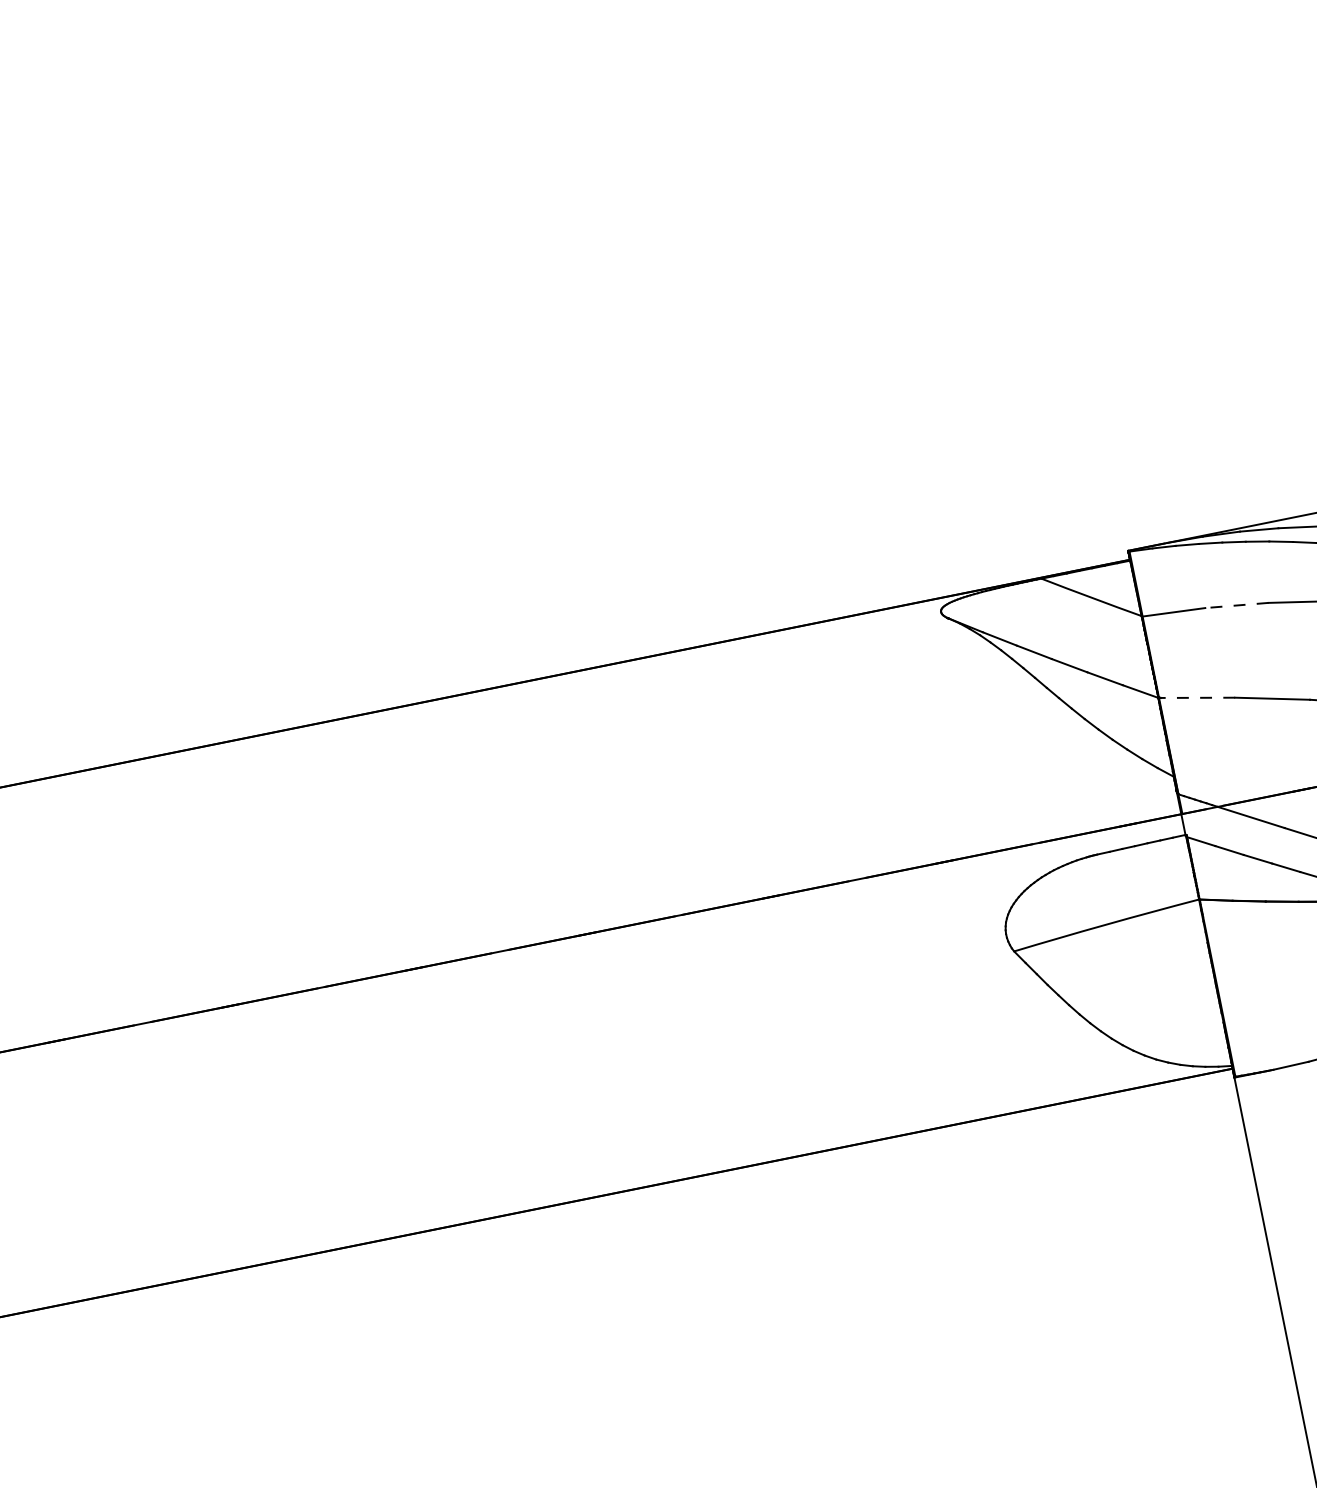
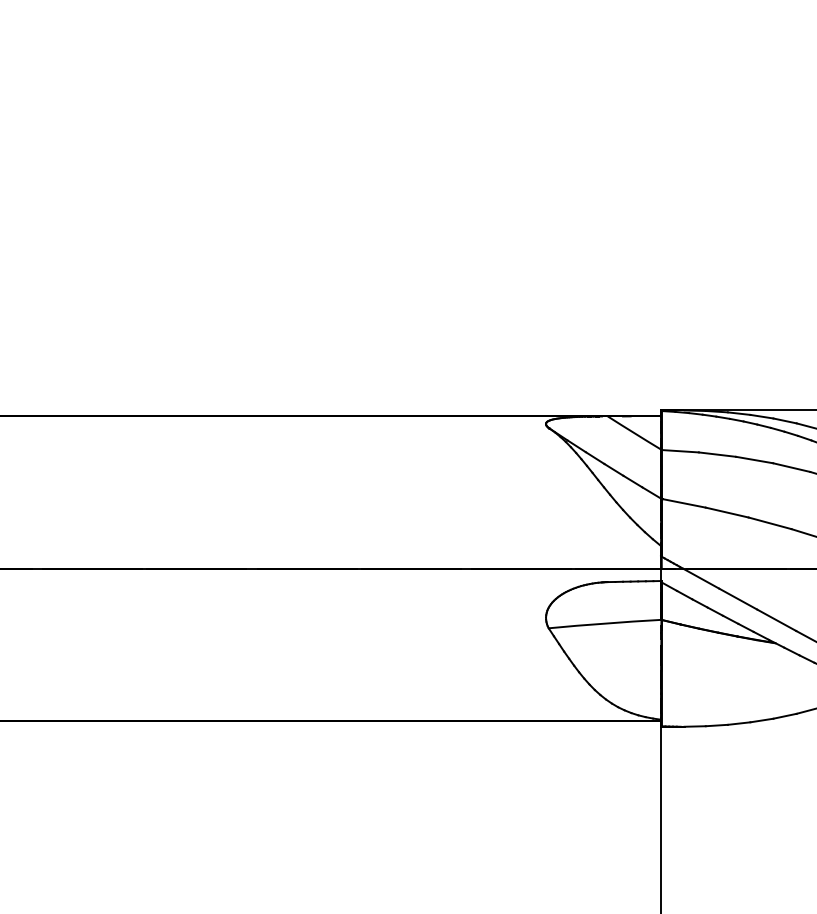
line: (1236, 605) -> (717, 454), dashed -> solid
line: (1198, 697) -> (684, 503), dashed -> solid

